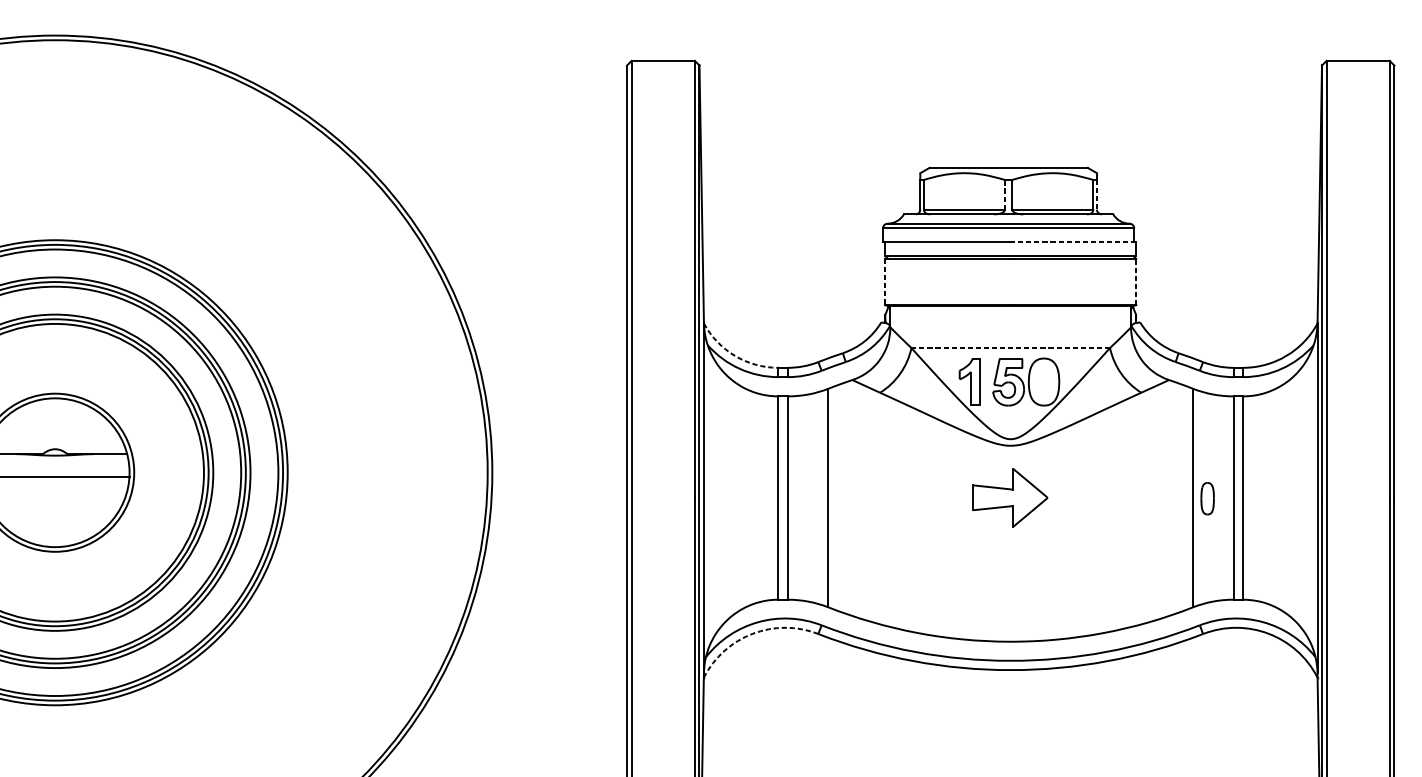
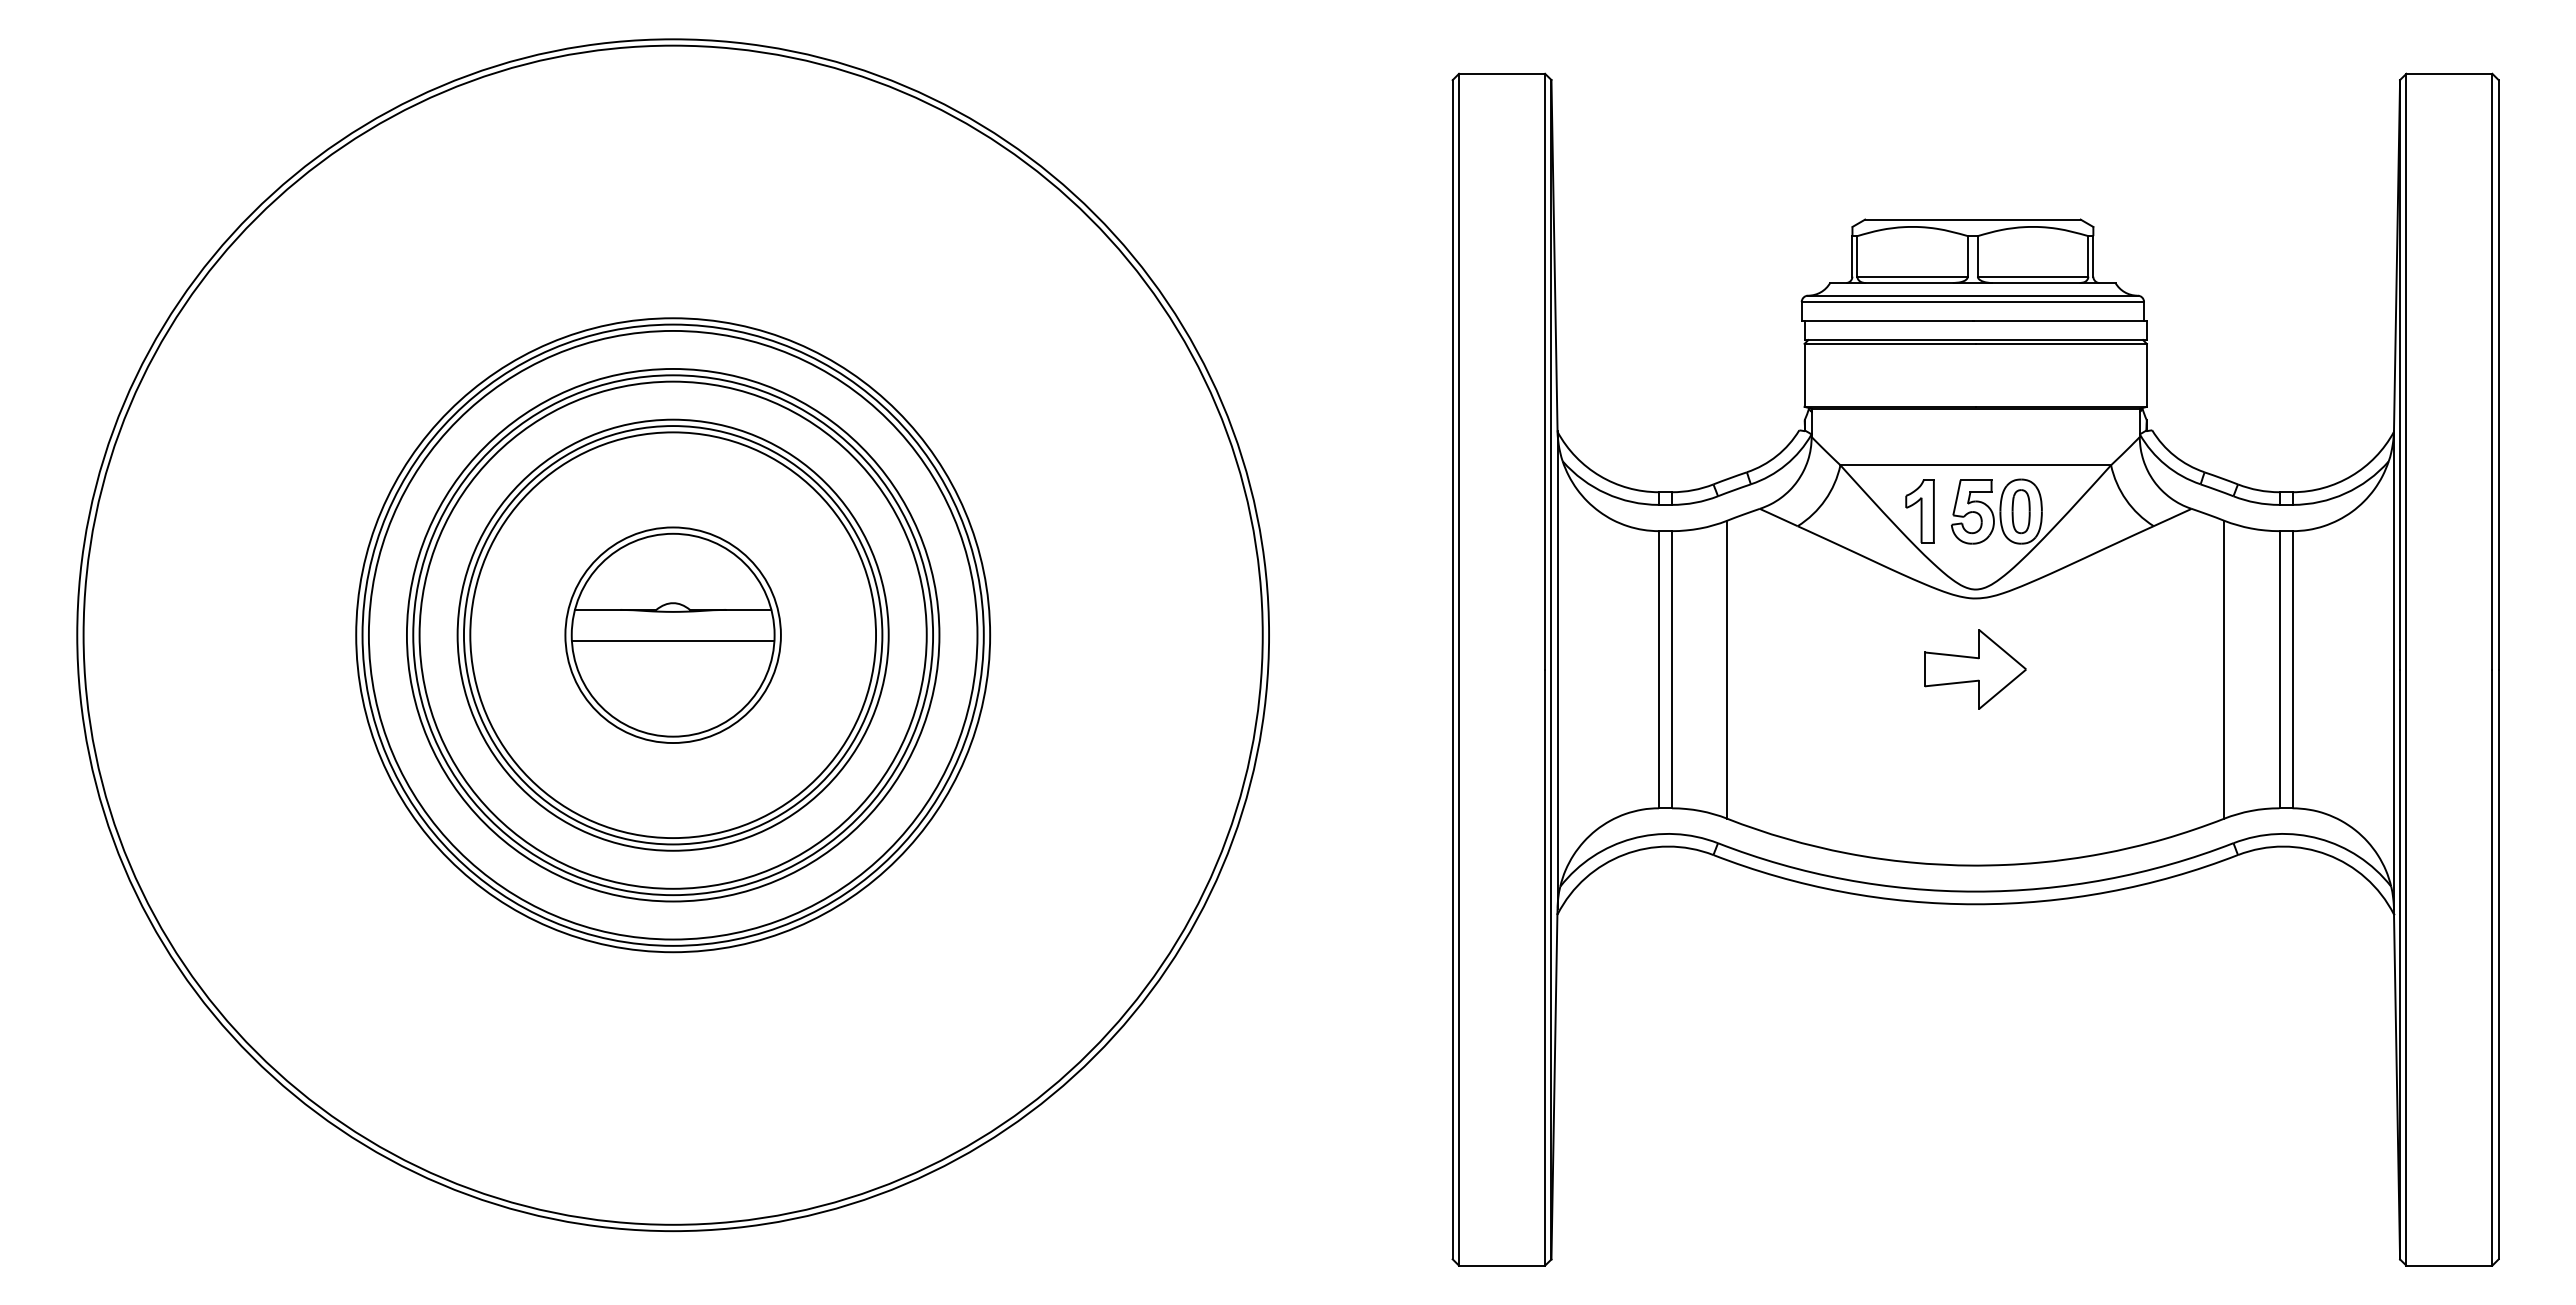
line: (1004, 194) -> (1967, 255), dashed -> solid
line: (1097, 194) -> (2093, 256), dashed -> solid
line: (1072, 242) -> (2060, 321), dashed -> solid
line: (885, 282) -> (1804, 375), dashed -> solid
line: (1136, 282) -> (2146, 375), dashed -> solid
line: (1010, 348) -> (1975, 465), dashed -> solid
arc: (734, 356) -> (1599, 476), dashed -> solid
part: (1207, 498) -> (2020, 511), moved
arc: (753, 633) -> (1624, 854), dashed -> solid

